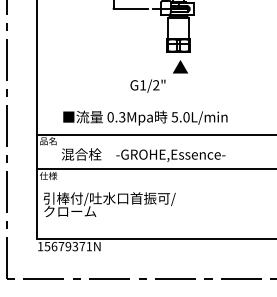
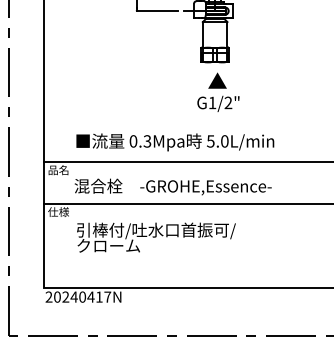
text: (148, 85) -> (218, 103), moved
text: (109, 204) -> (156, 237), moved
text: (64, 246) -> (78, 296), 15679371N -> 20240417N

